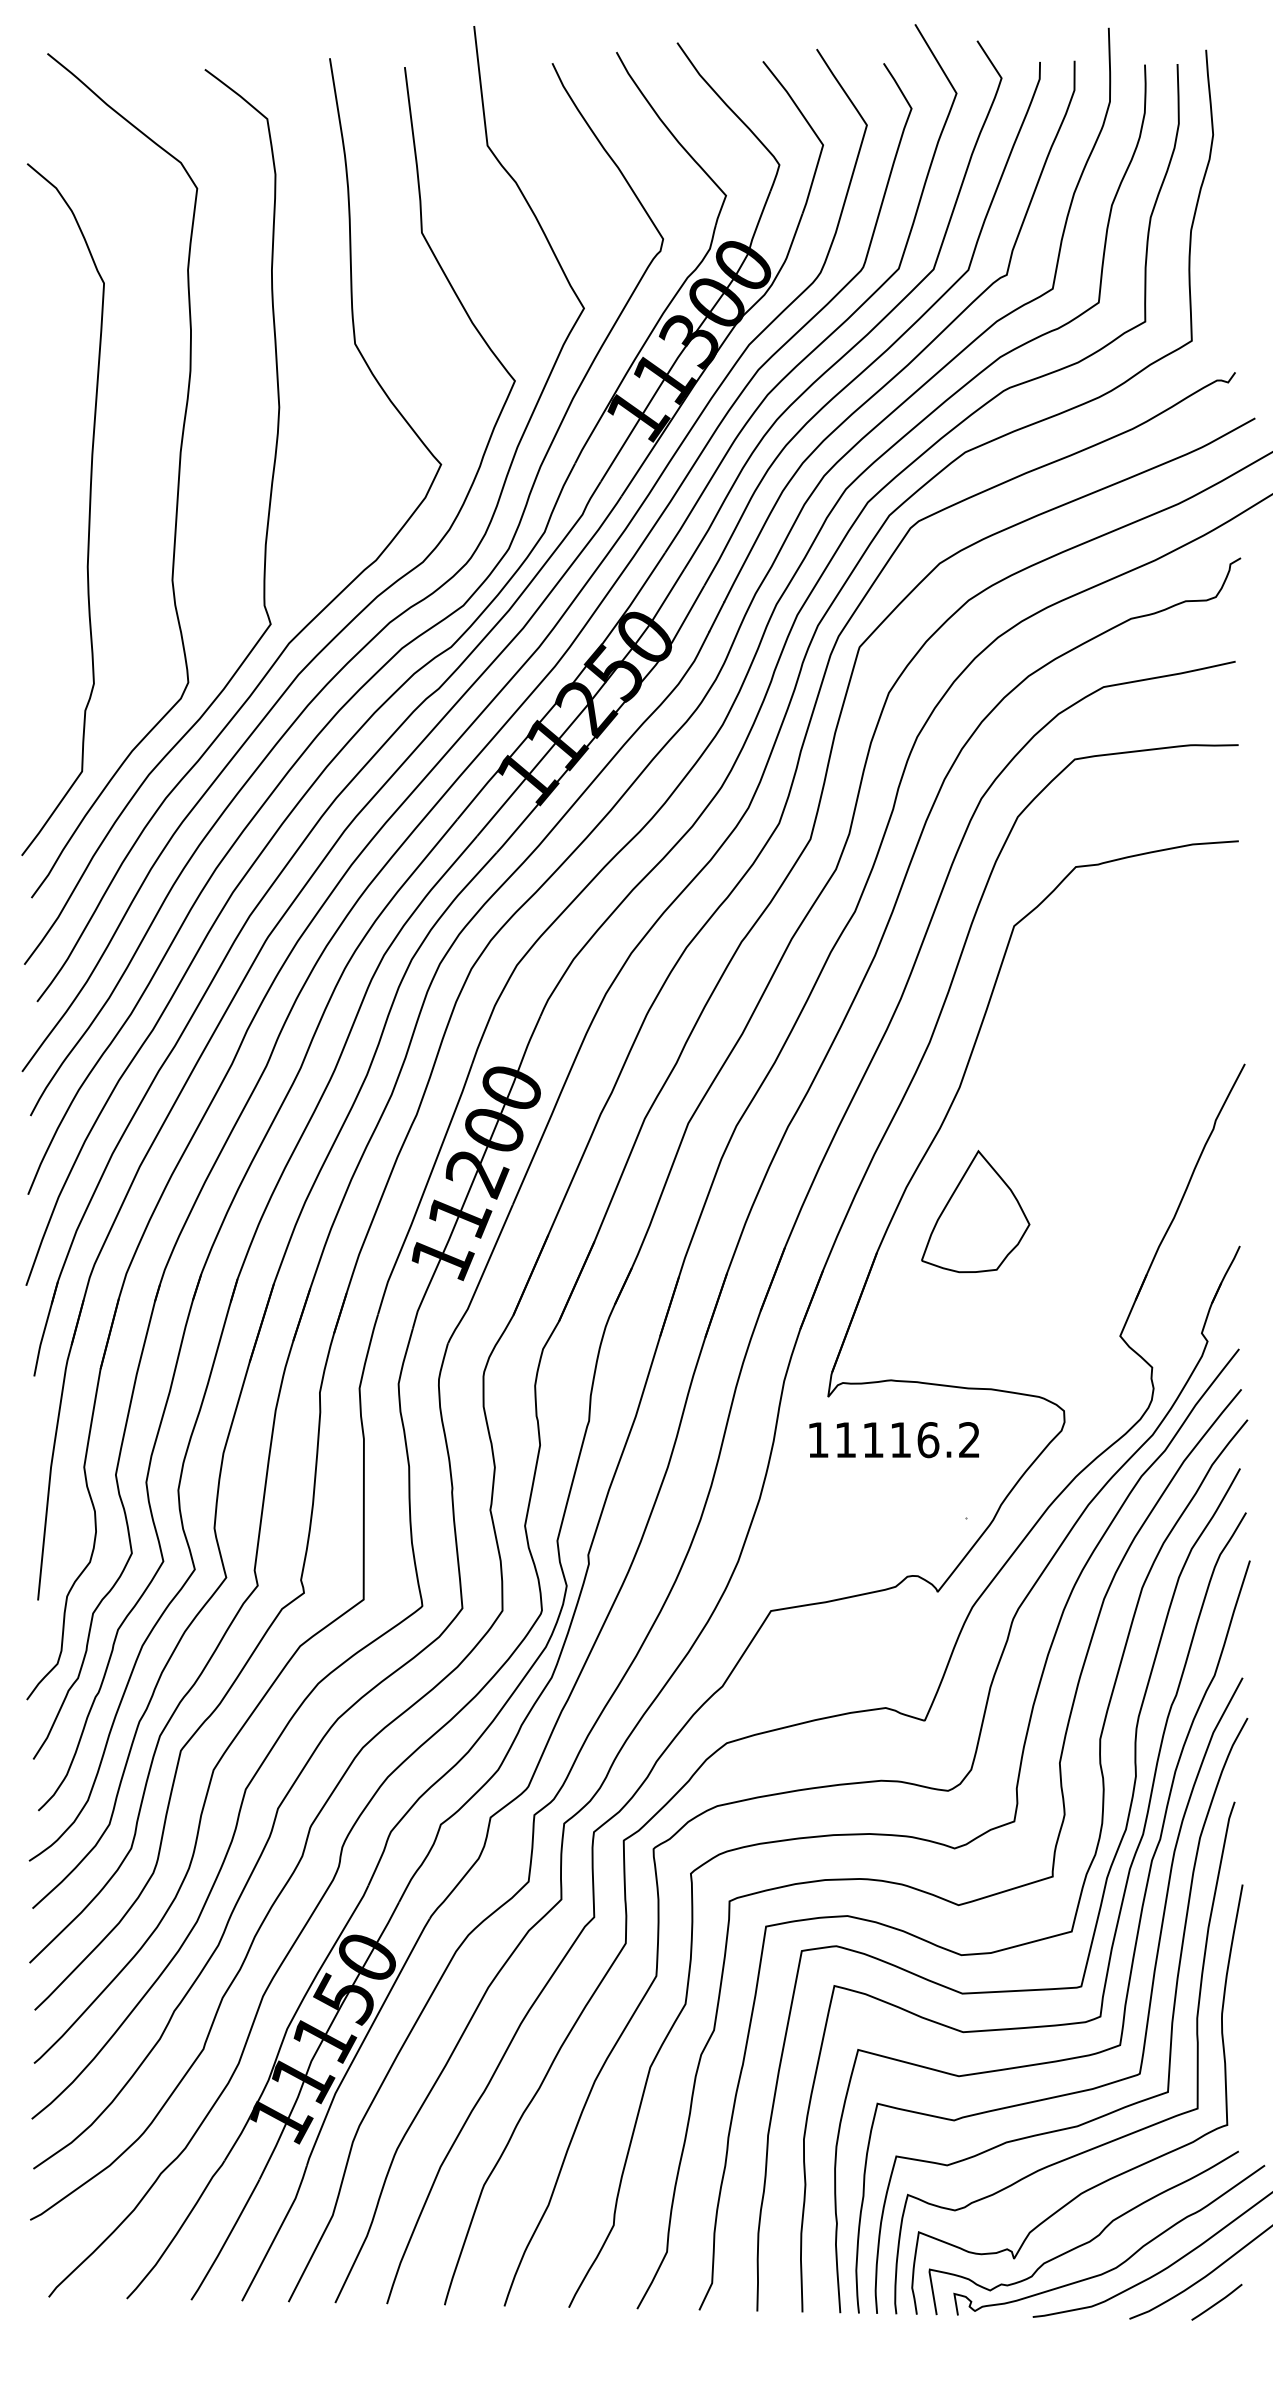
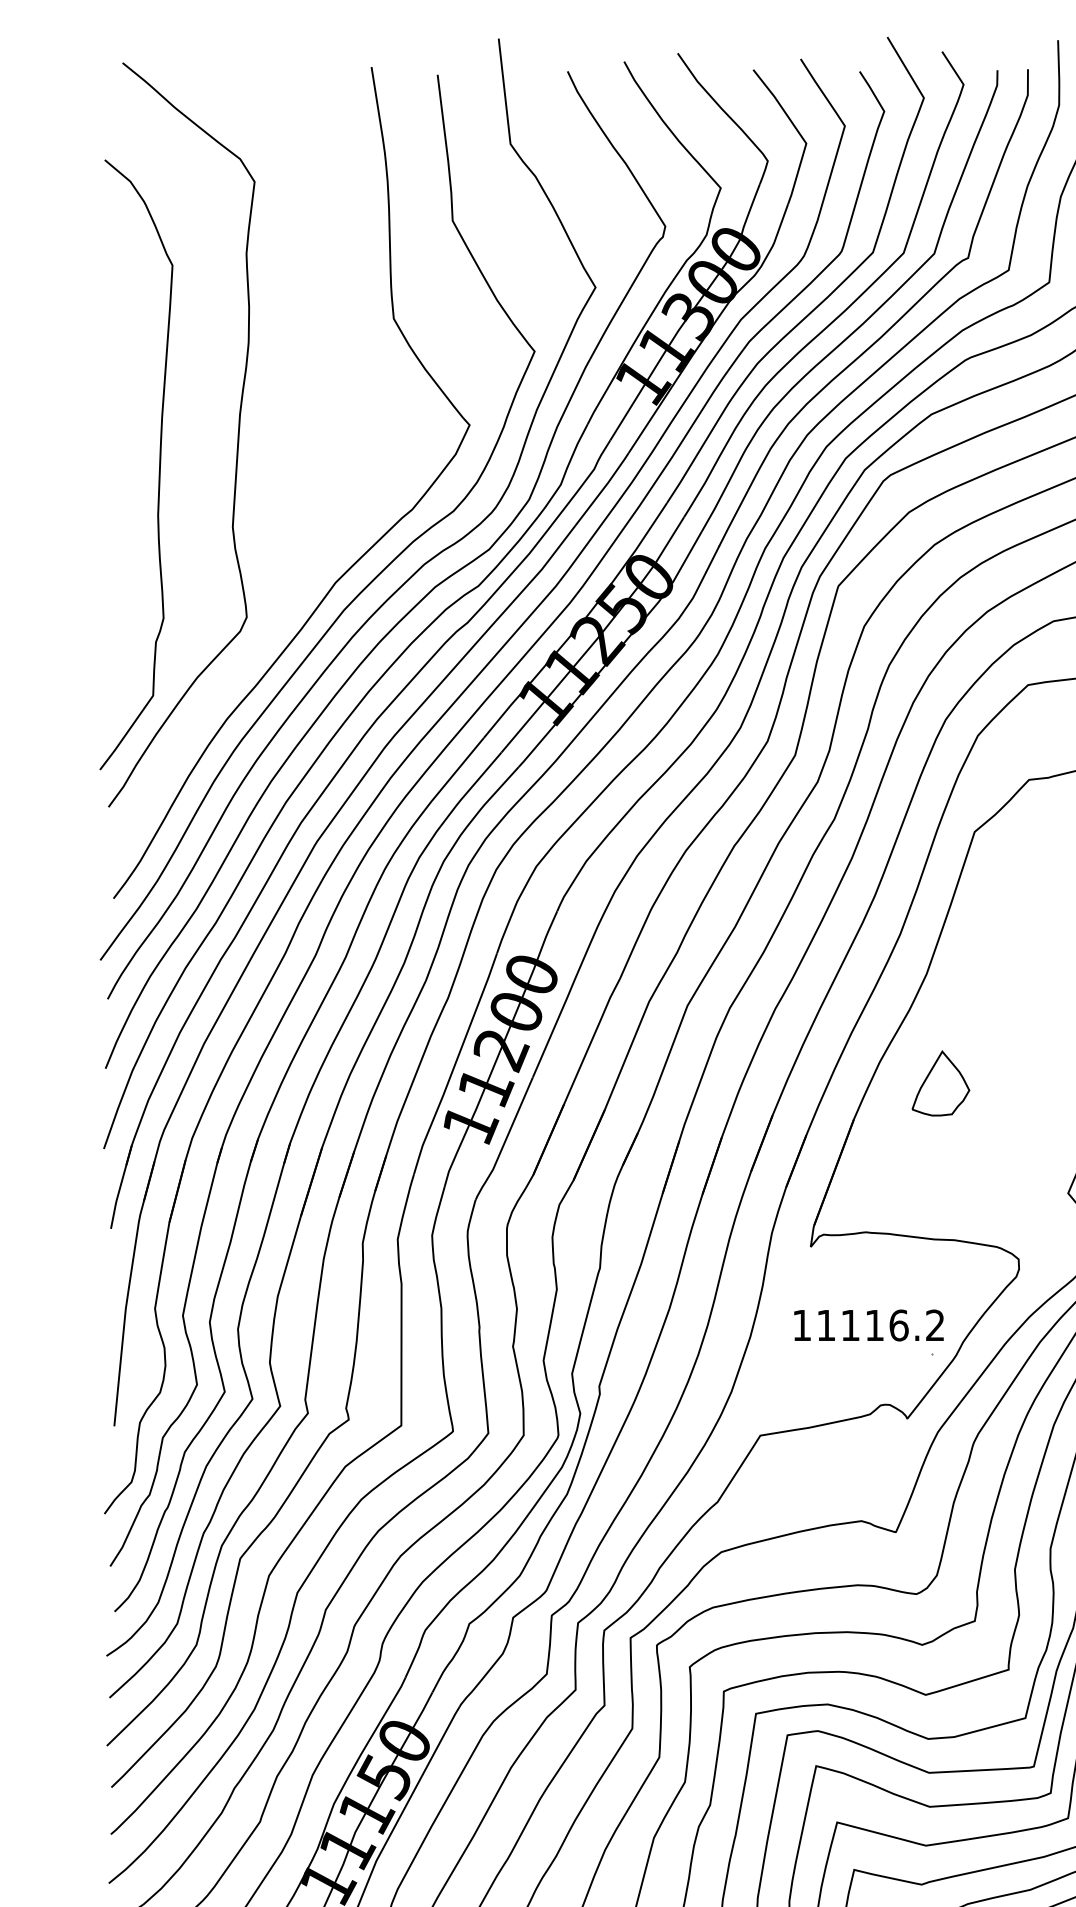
curve: (266, 525) -> (315, 478), removed
part: (975, 1211) -> (940, 1083), size x0.6
text: (893, 1440) -> (868, 1325), moved

